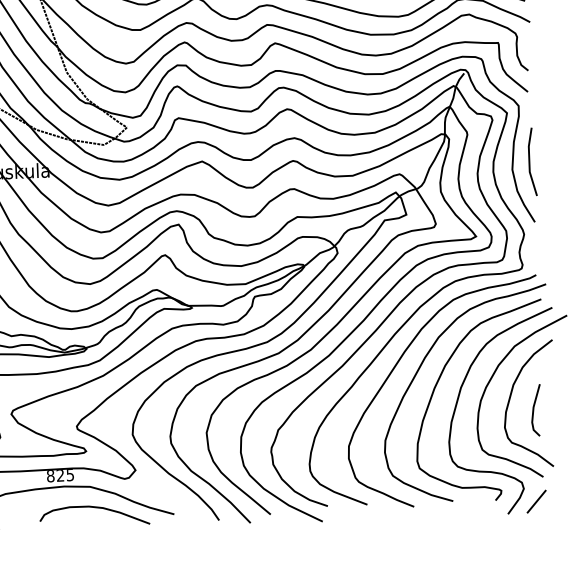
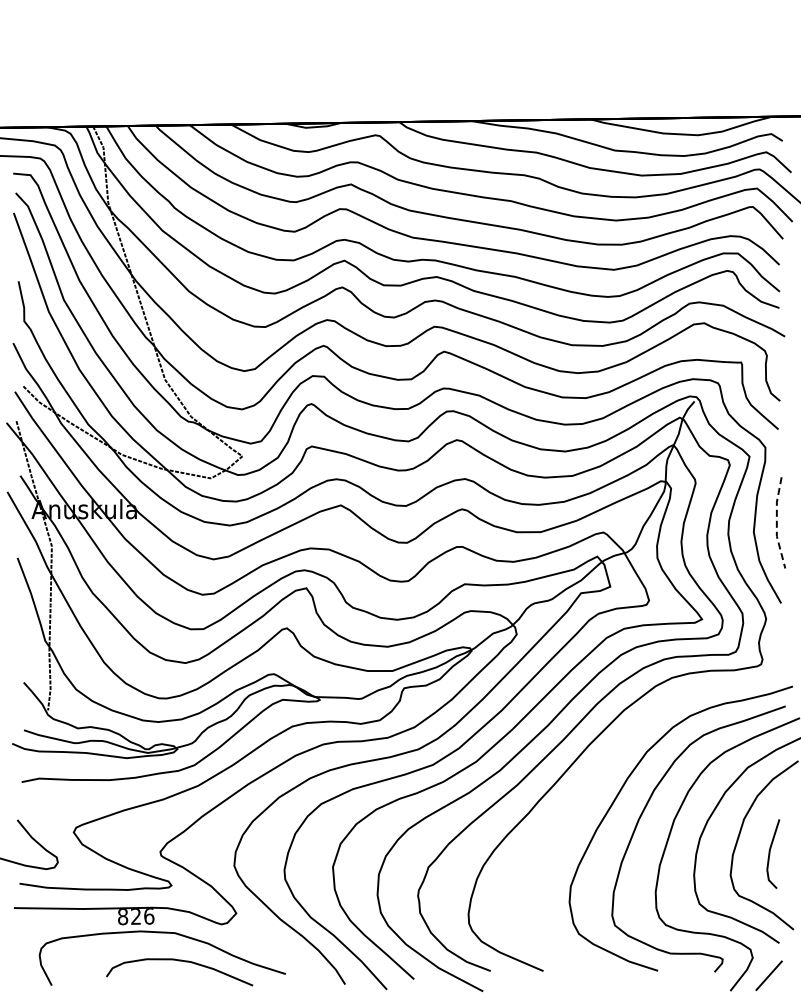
line: (529, 162) -> (776, 523), solid -> dashed
curve: (398, 362) -> (592, 783), removed
text: (70, 475) -> (149, 916), 825 -> 826

